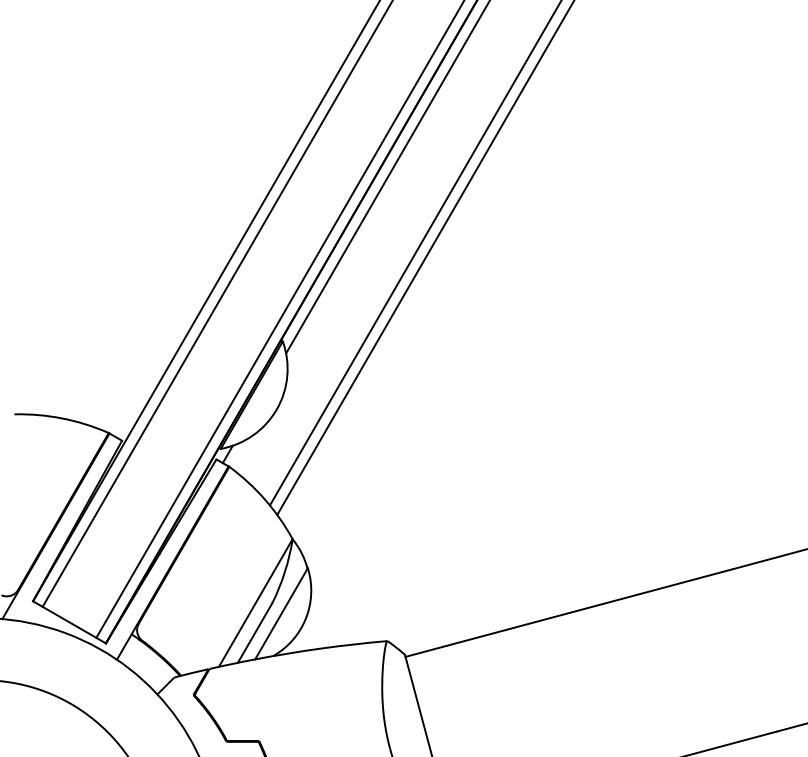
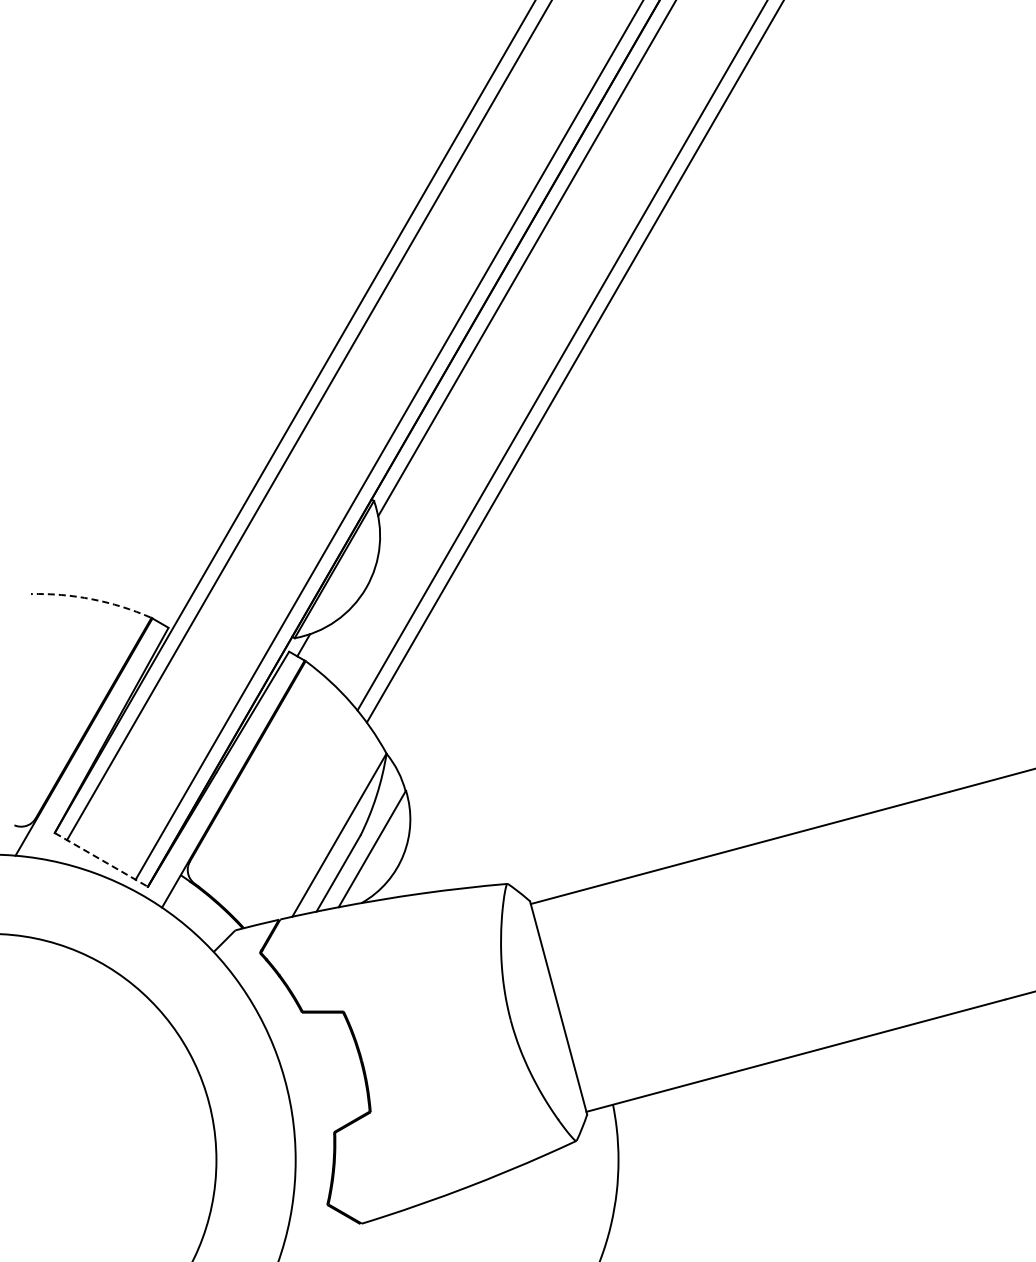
arc: (62, 418) -> (92, 599), solid -> dashed
line: (69, 622) -> (101, 859), solid -> dashed

